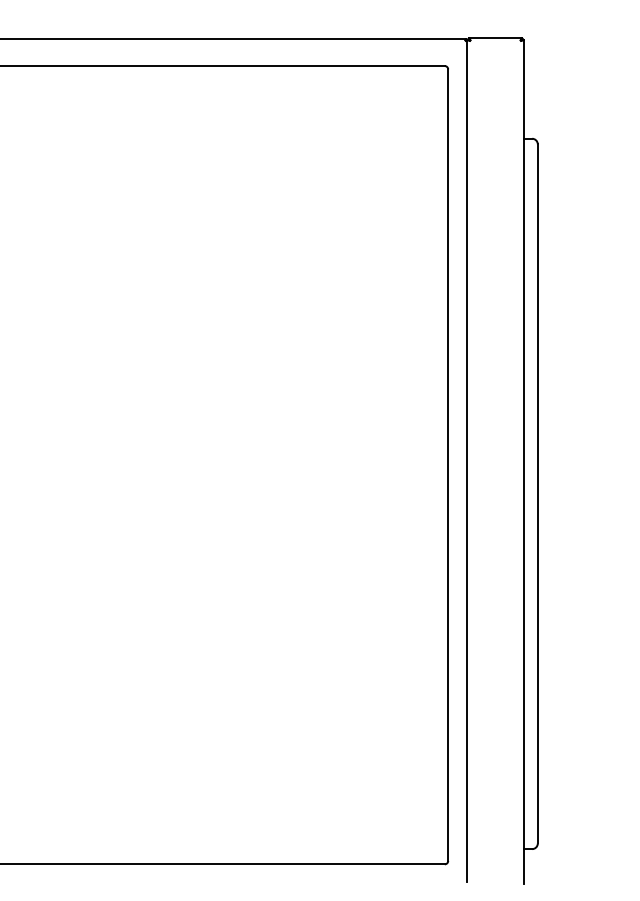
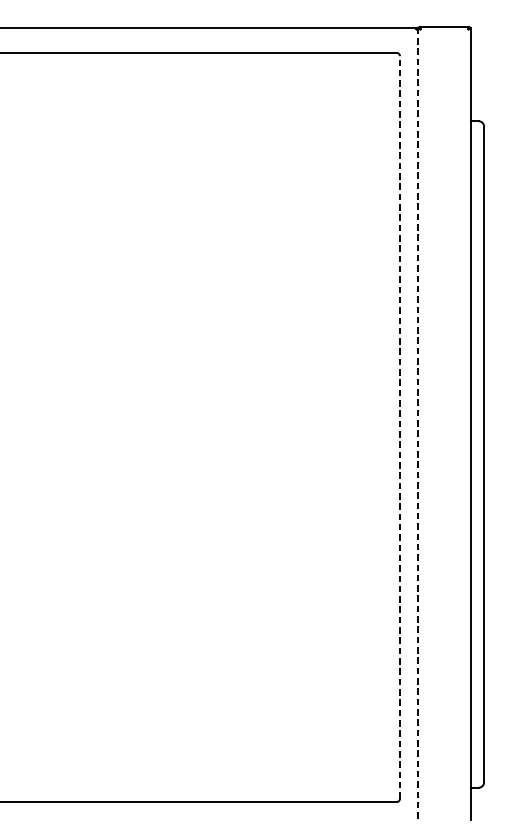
line: (467, 461) -> (418, 424), solid -> dashed
line: (448, 465) -> (400, 427), solid -> dashed

